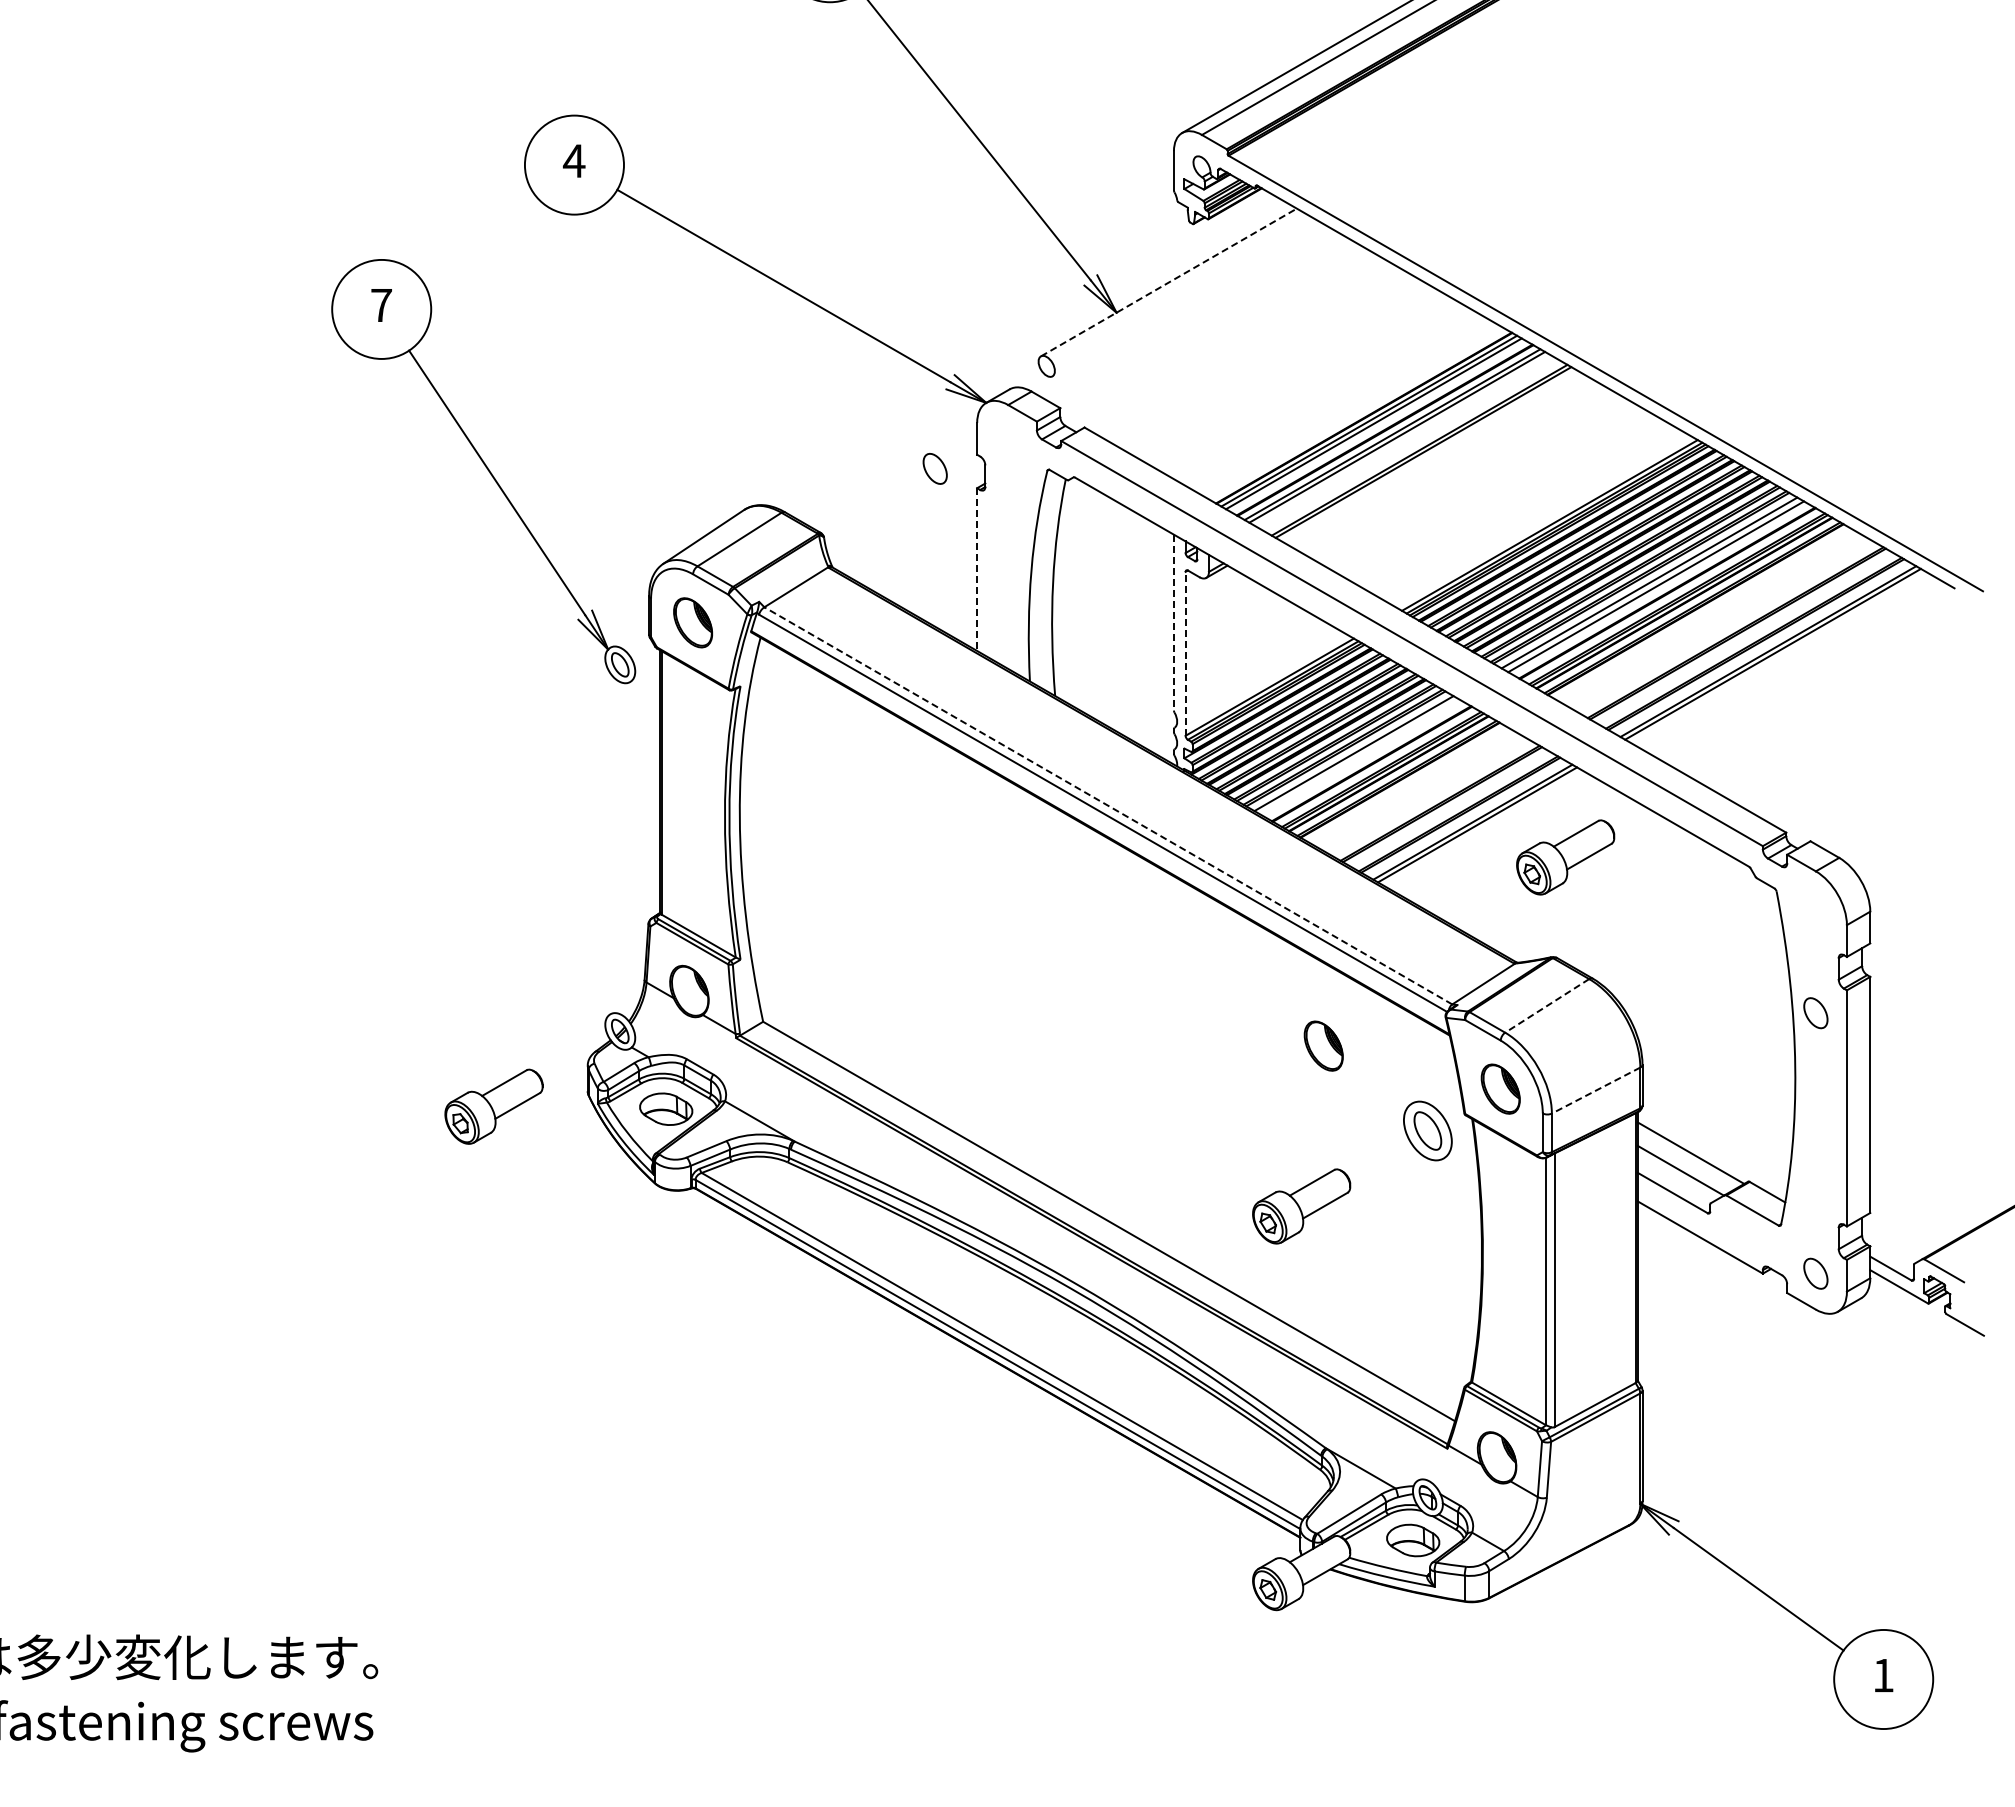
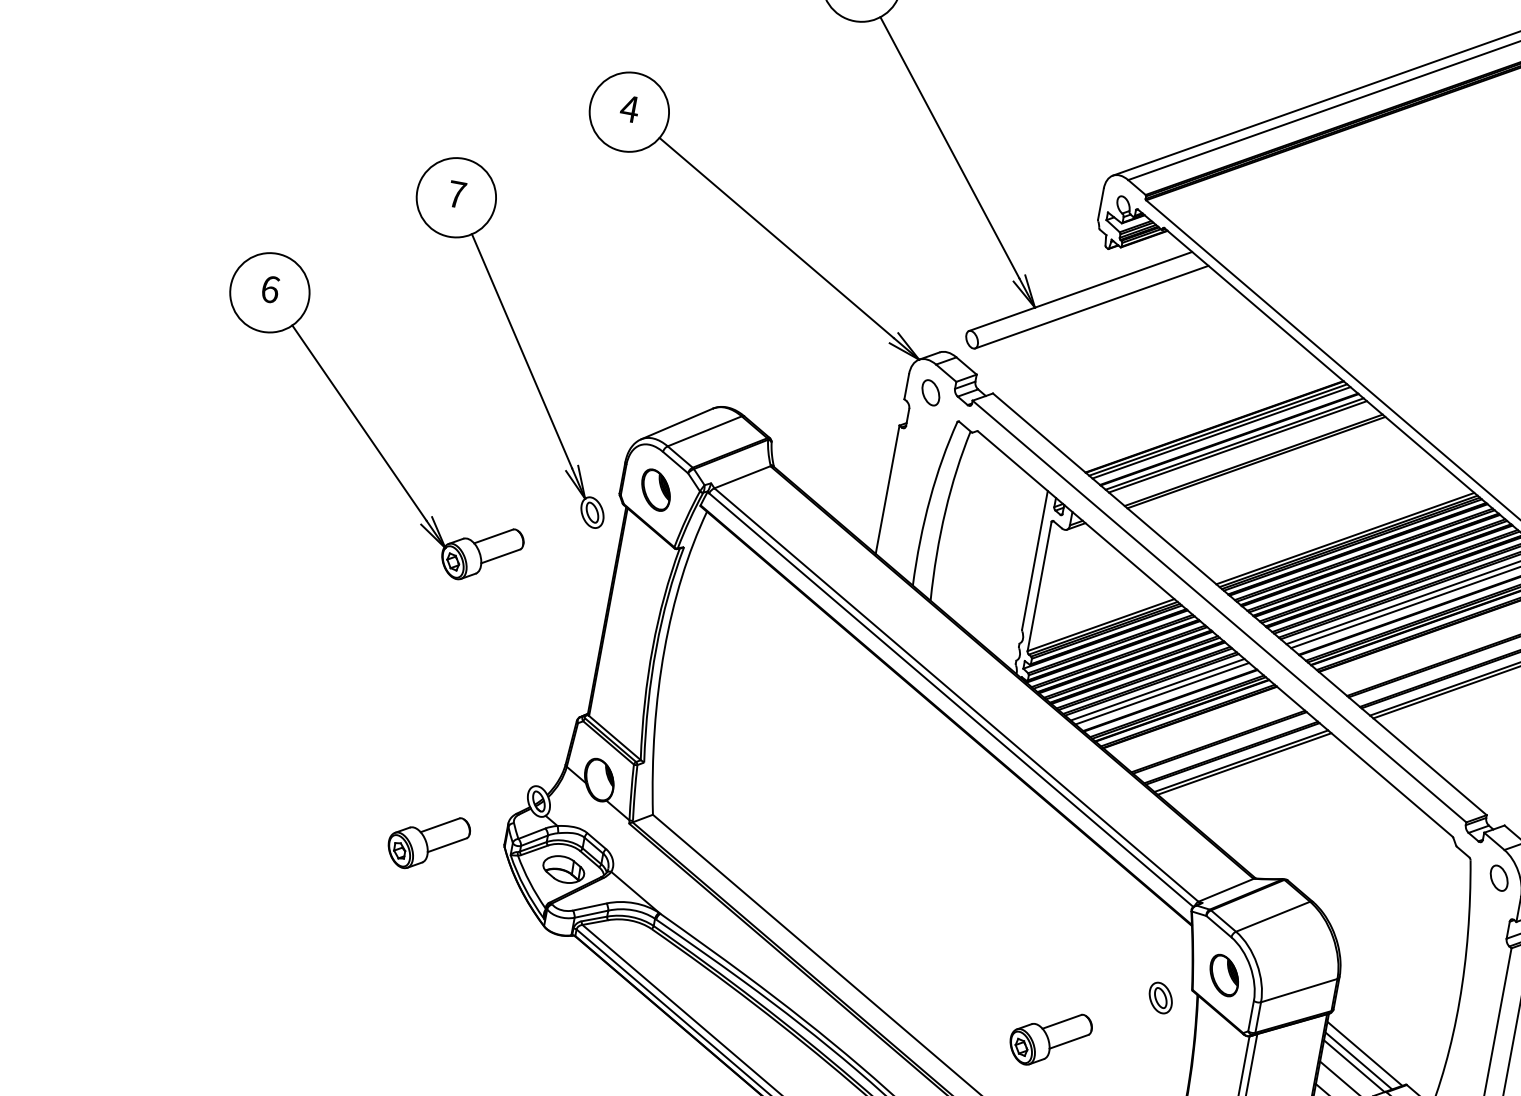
line: (1168, 282) -> (1080, 291), dashed -> solid
line: (1185, 298) -> (1091, 306), added
part: (934, 468) -> (930, 392), moved
line: (977, 570) -> (887, 490), dashed -> solid
part: (319, 612) -> (363, 427), added
line: (1173, 622) -> (1034, 560), dashed -> solid
line: (1185, 653) -> (1039, 586), dashed -> solid
line: (1360, 756) -> (1162, 692), added
line: (1107, 805) -> (955, 694), dashed -> solid
part: (1565, 857) -> (1309, 802), removed
line: (1547, 1005) -> (1273, 916), dashed -> solid
part: (1815, 1013) -> (1498, 878), moved
part: (1323, 1045) -> (1091, 915), removed
line: (1596, 1090) -> (1299, 990), dashed -> solid
part: (1427, 1131) -> (1160, 998), size x0.62
line: (1684, 1162) -> (1358, 1060), added

